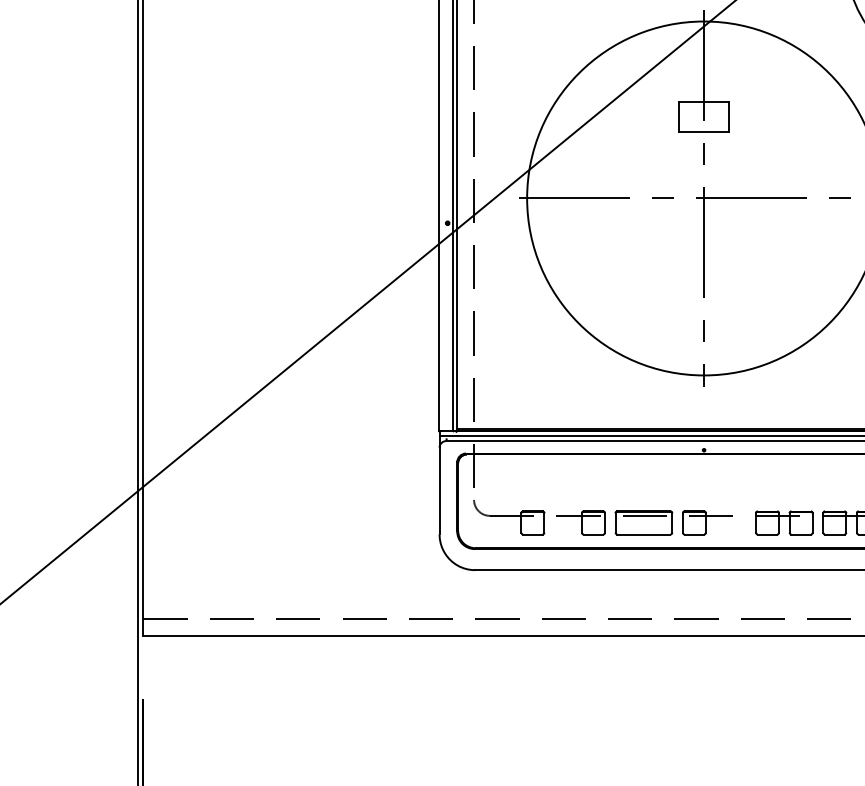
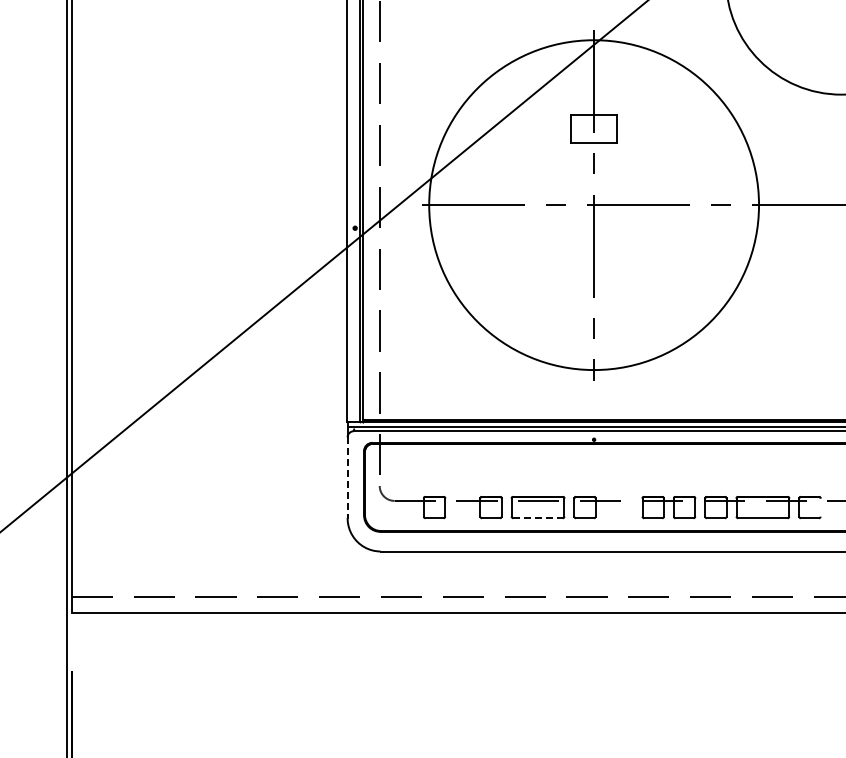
line: (439, 490) -> (347, 477), solid -> dashed
line: (644, 534) -> (538, 518), solid -> dashed

